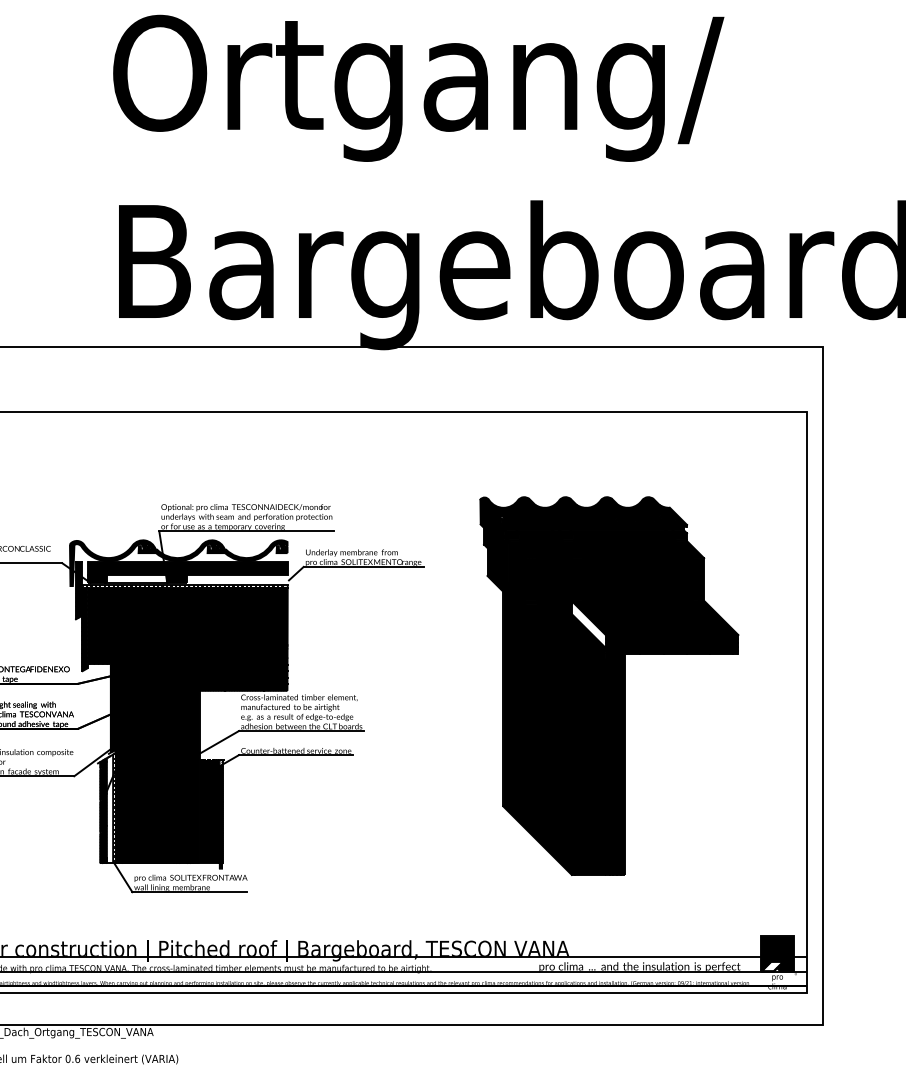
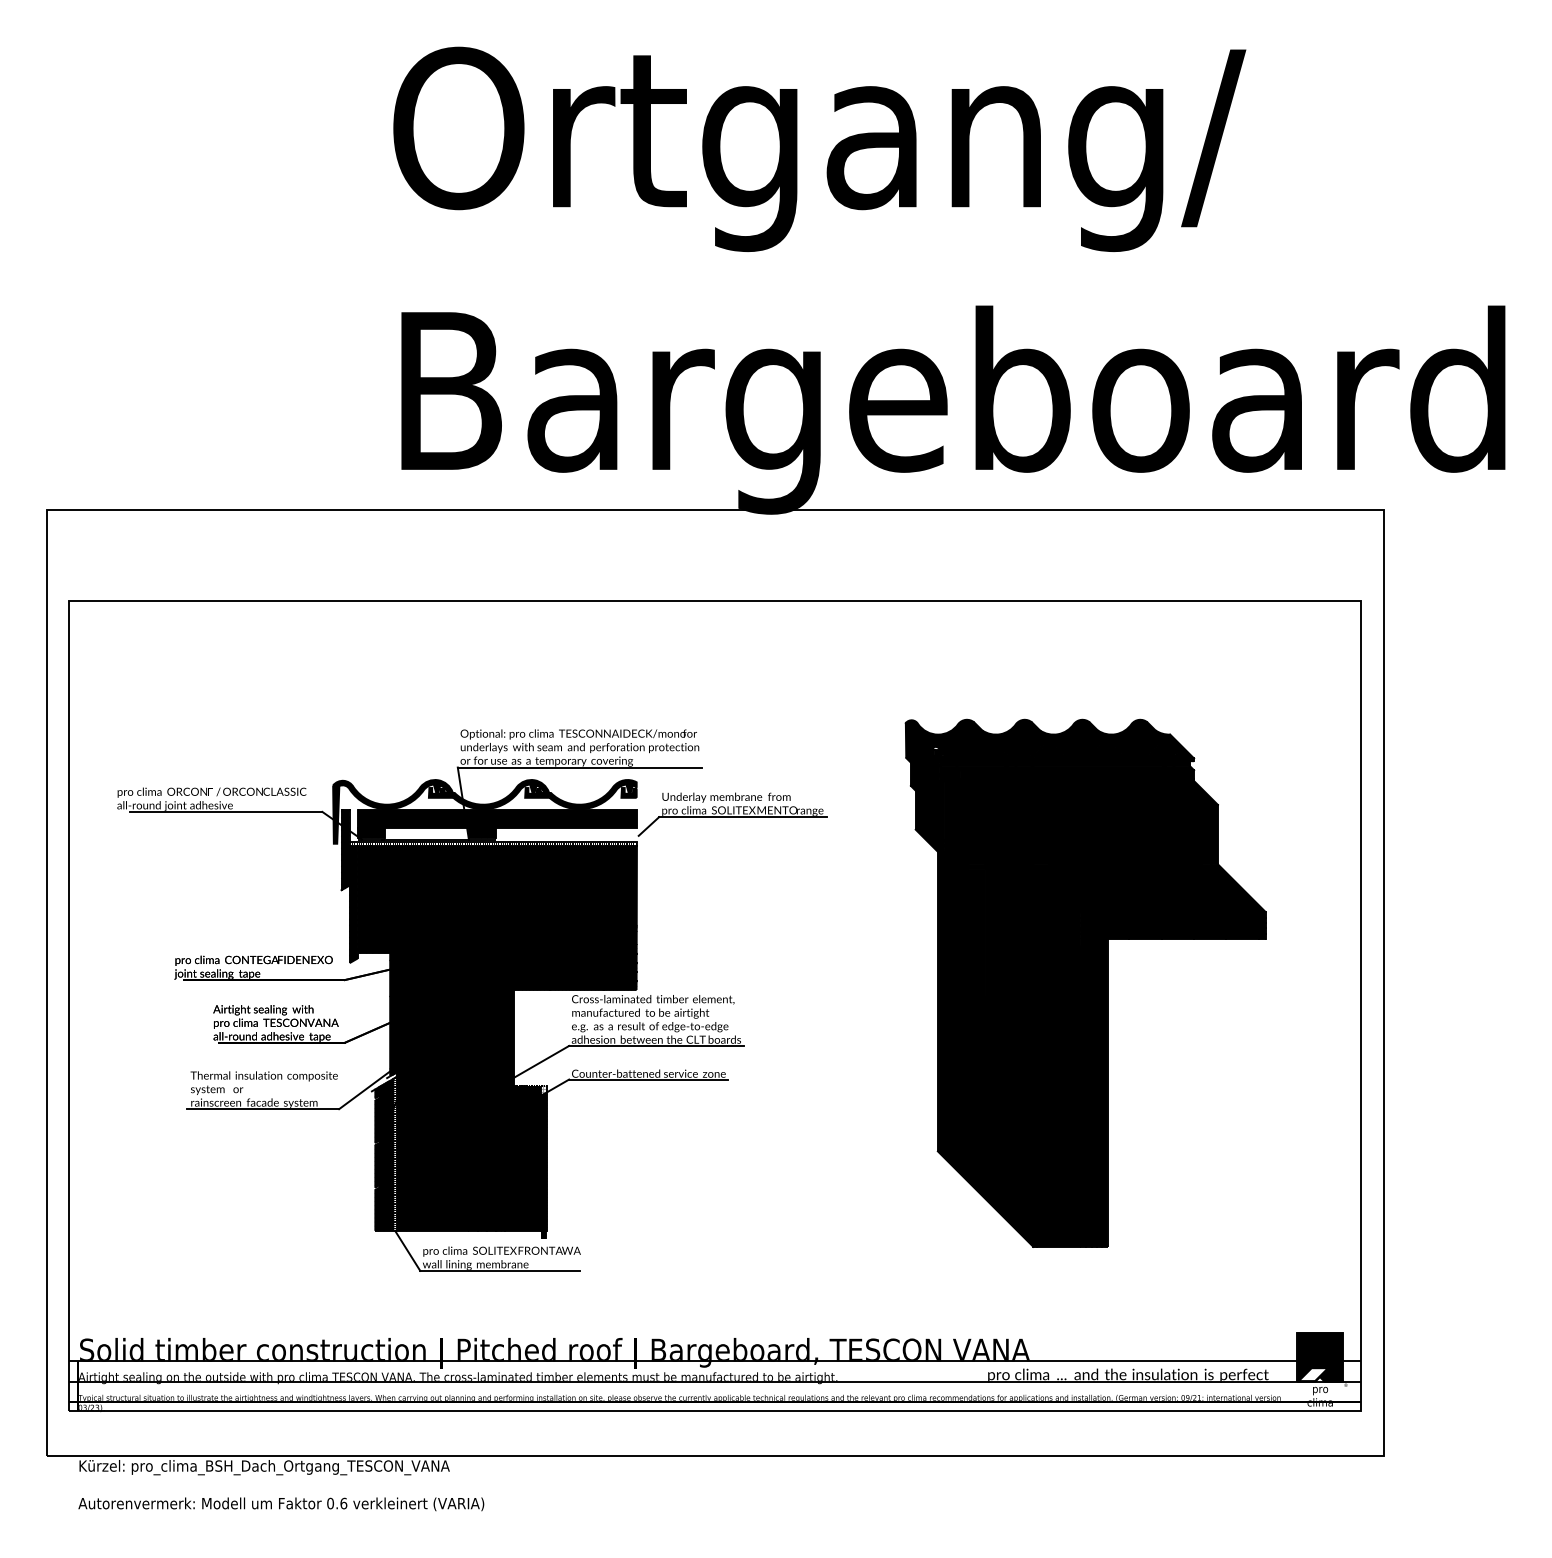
fill: (588, 624) -> (1056, 897), added
fill: (109, 808) -> (388, 1154), added

